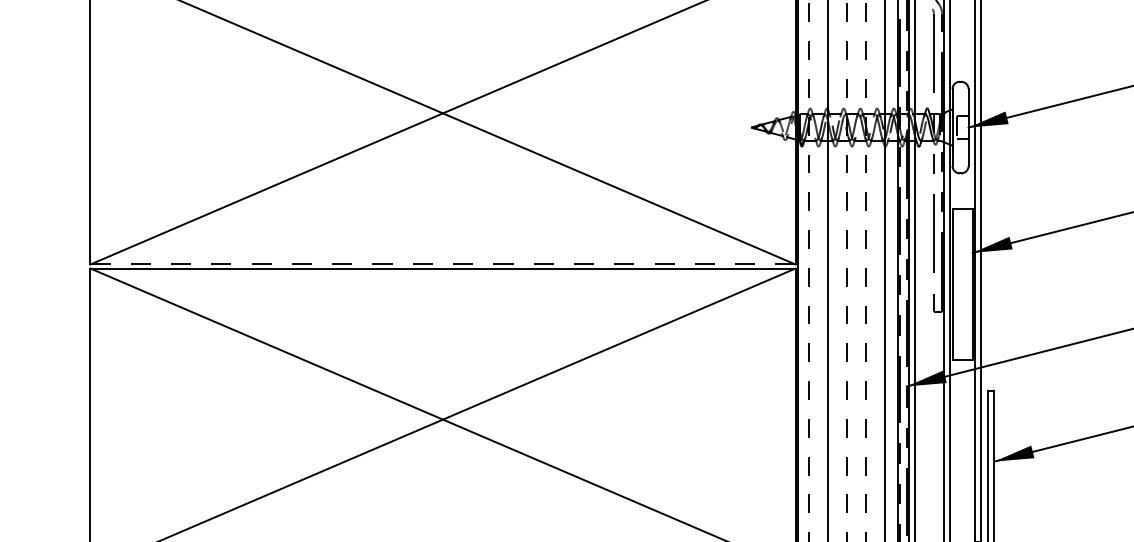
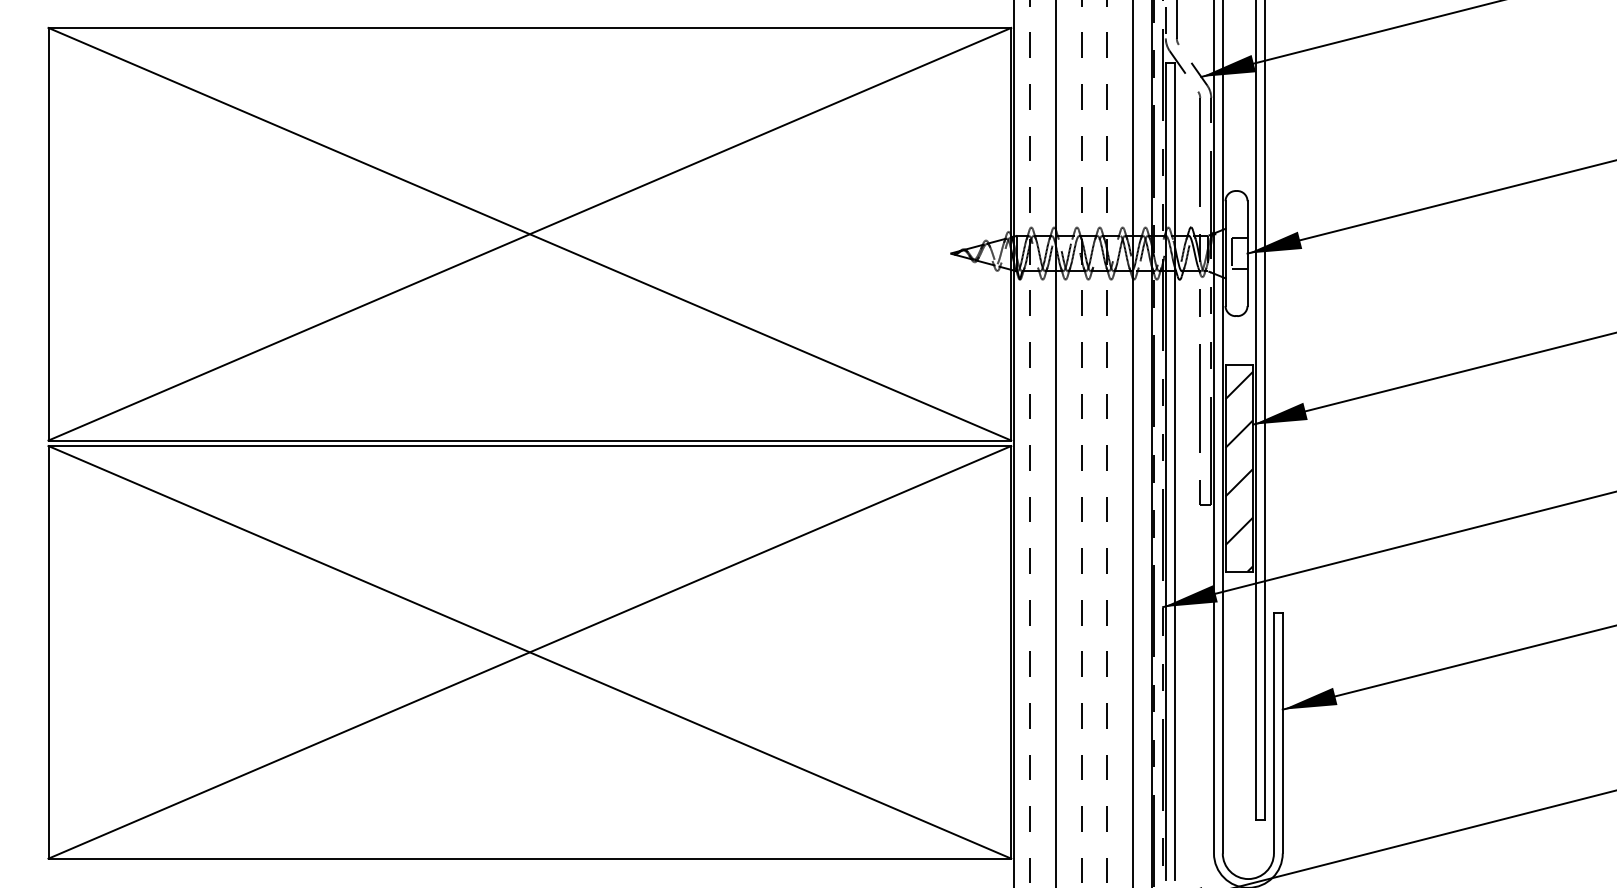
line: (442, 264) -> (529, 440), dashed -> solid
hatch: (962, 287) -> (1239, 471), added

